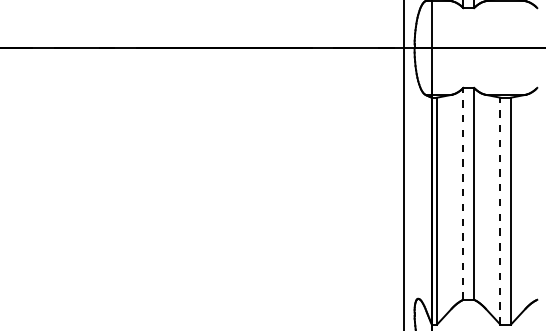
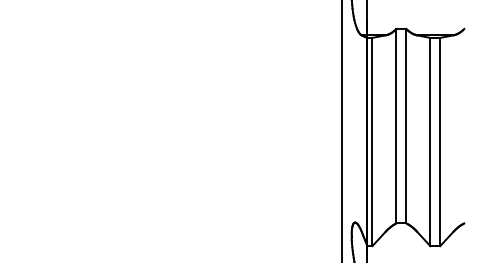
line: (463, 193) -> (396, 125), dashed -> solid
line: (500, 210) -> (430, 141), dashed -> solid

